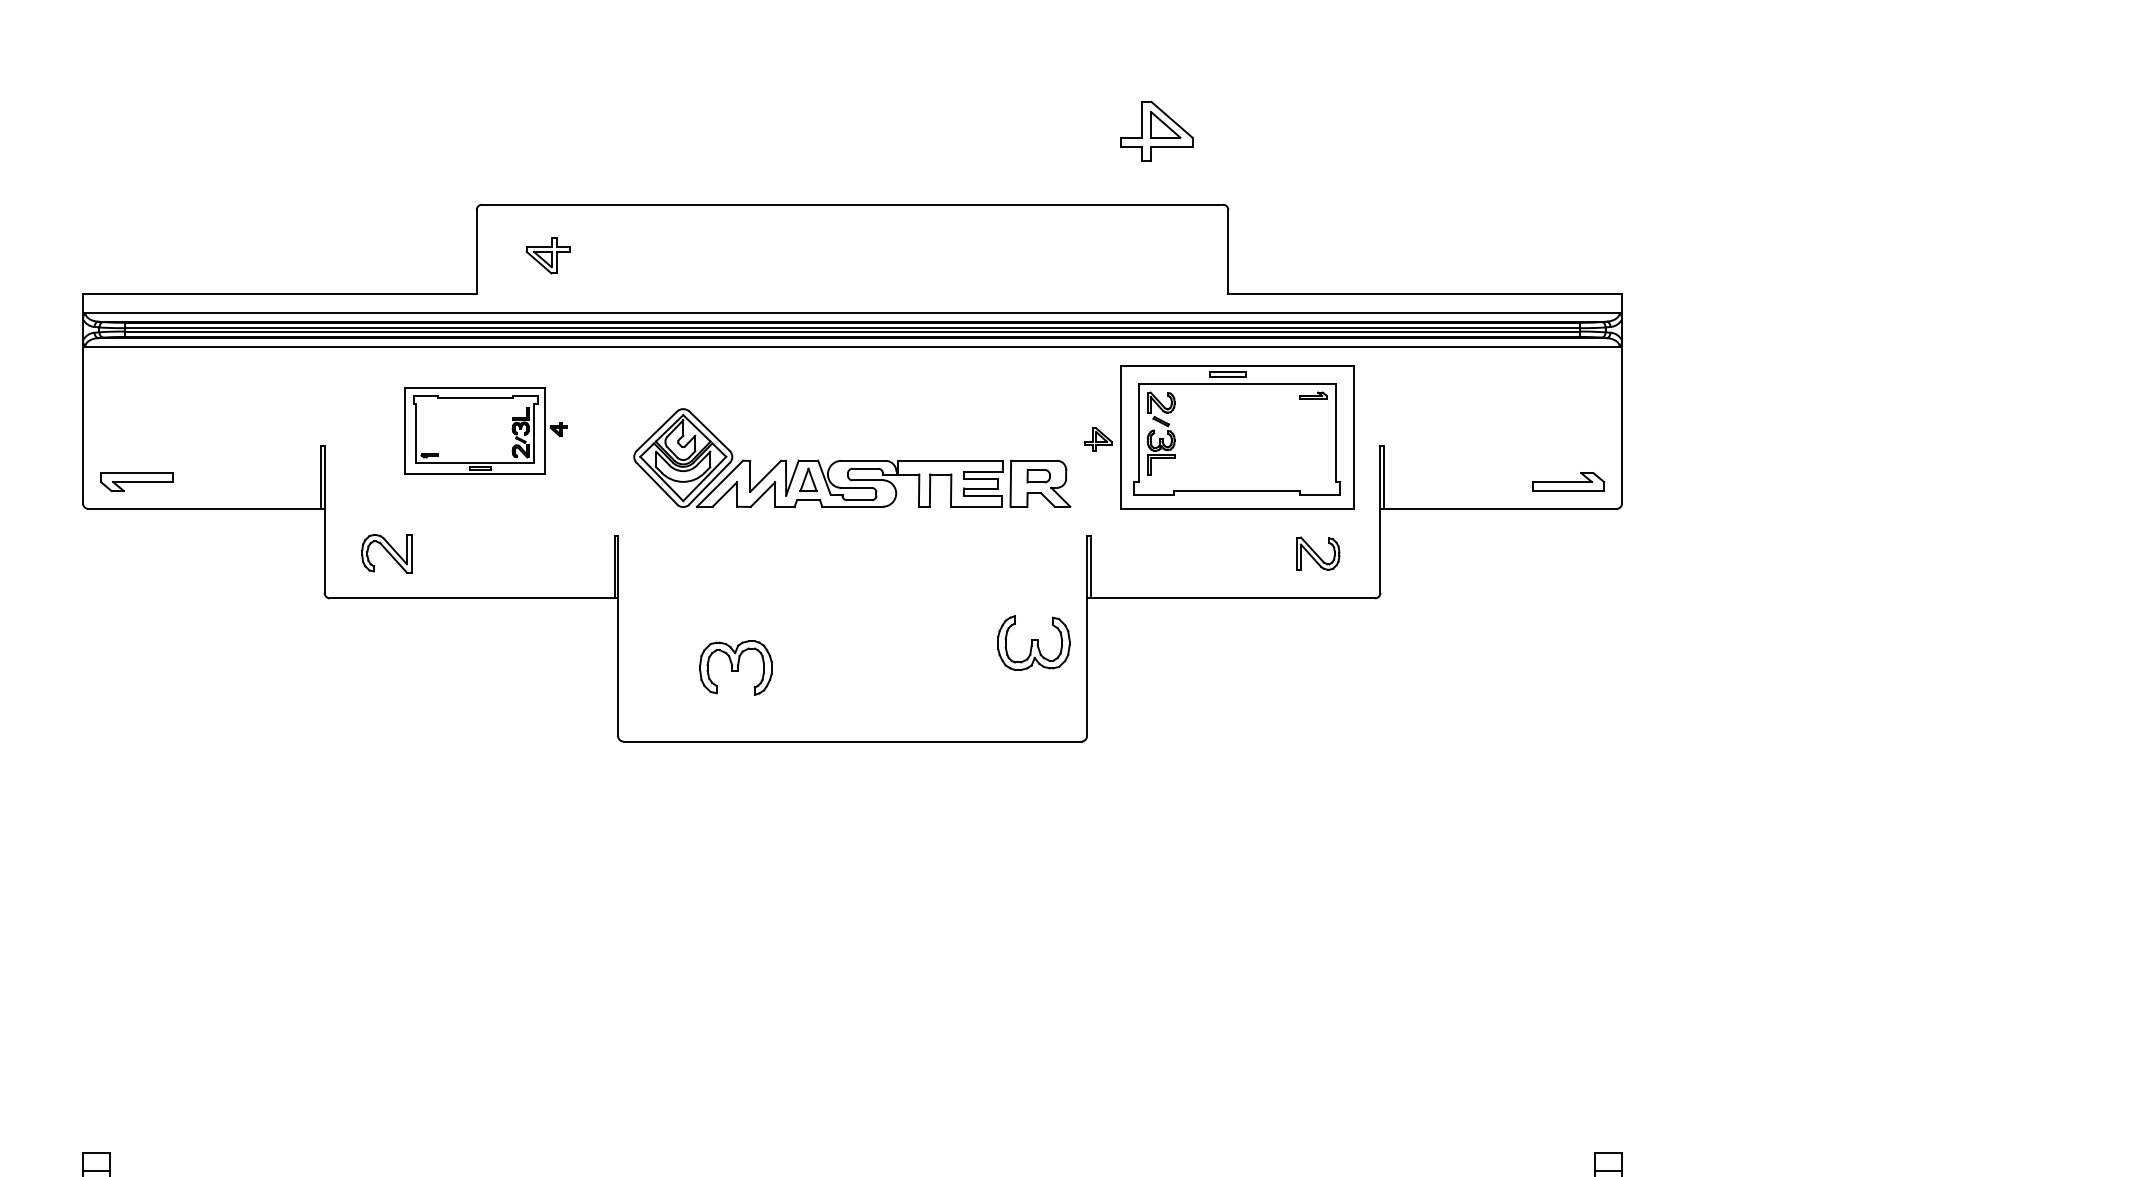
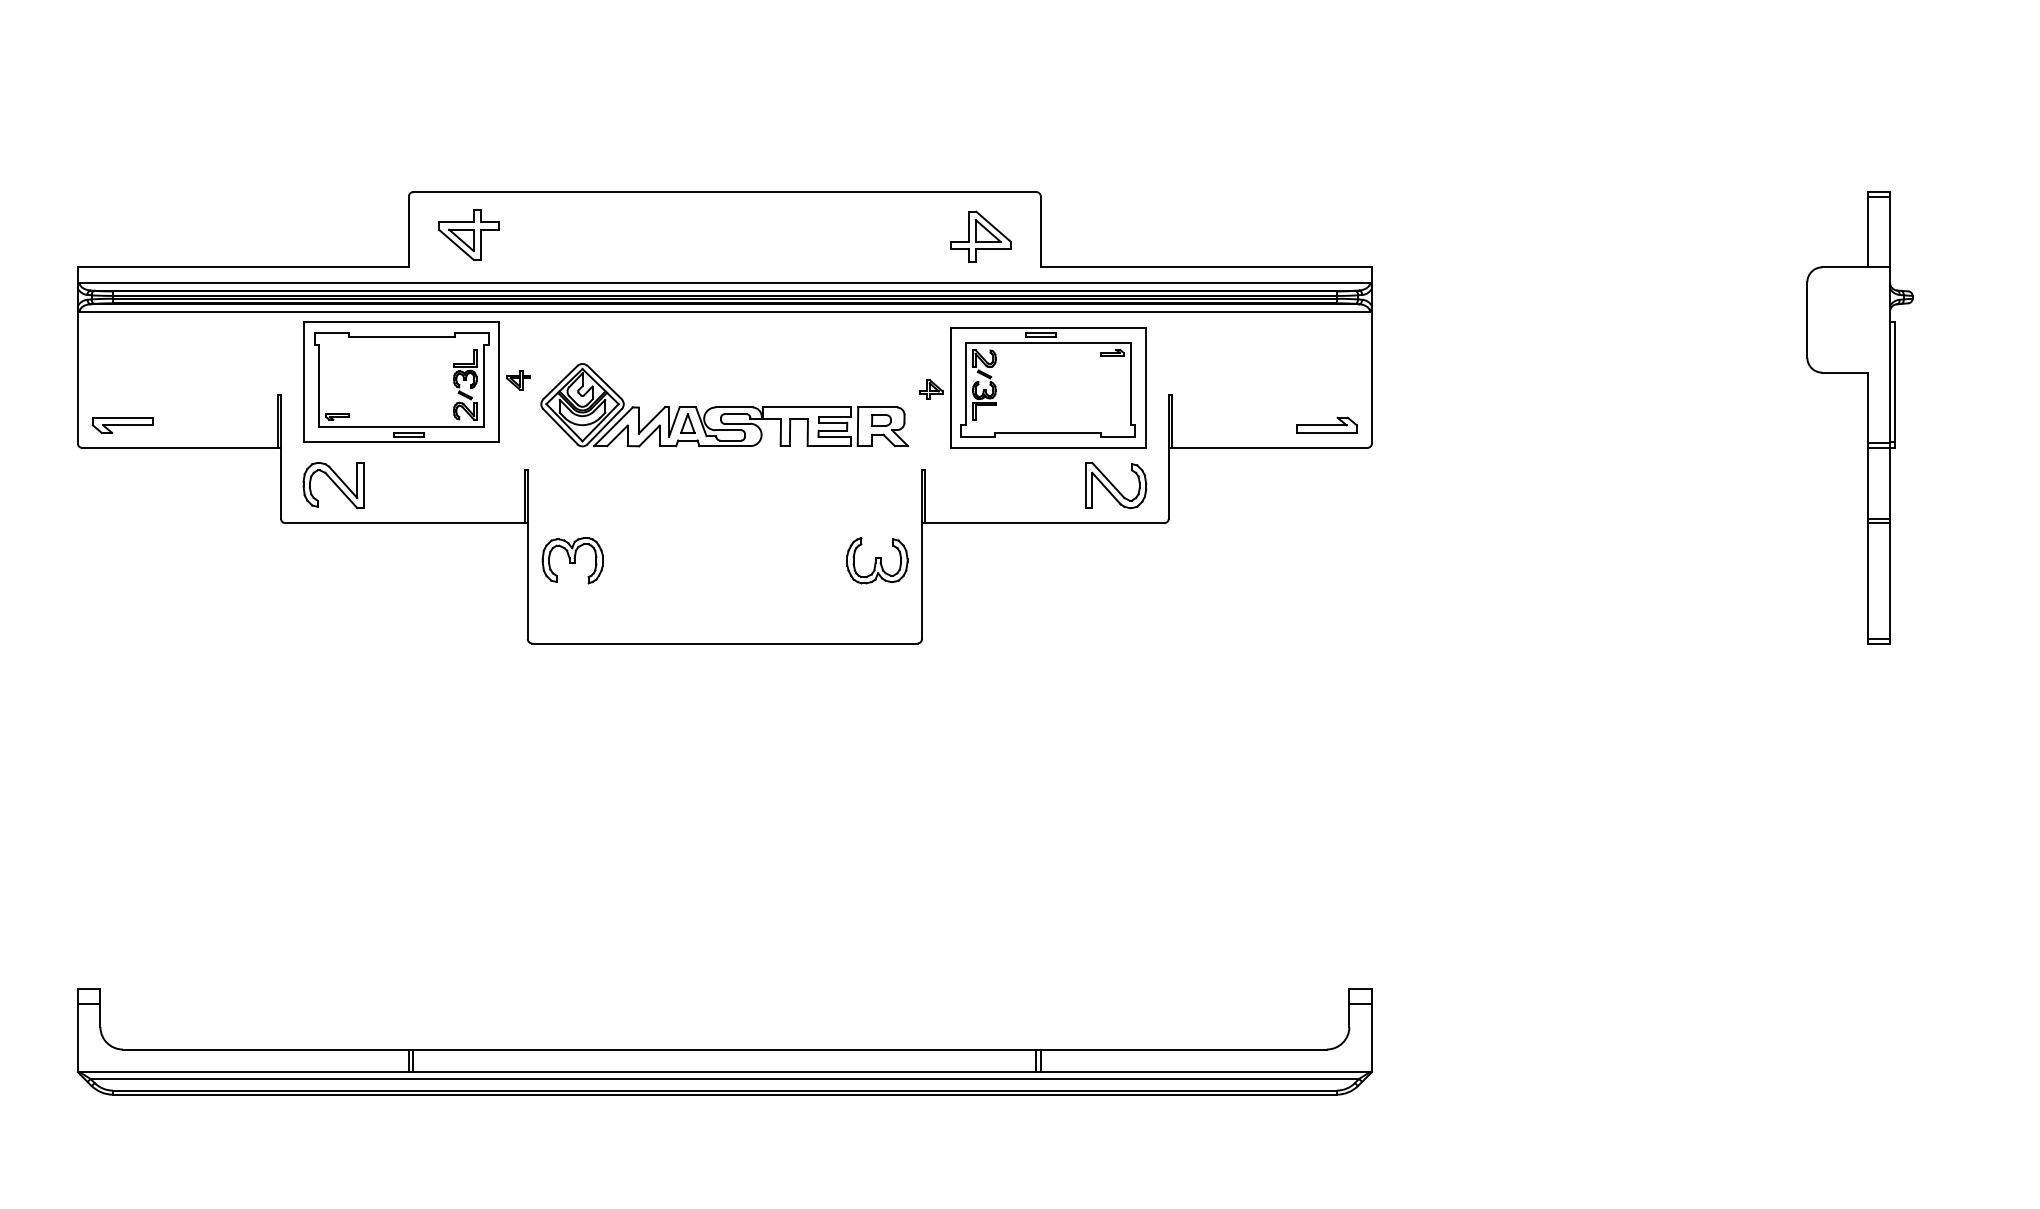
part: (1156, 131) -> (980, 236), moved
part: (547, 255) -> (468, 234), size x1.67
part: (485, 429) -> (416, 381), size x1.67
part: (387, 553) -> (333, 485), size x1.43
part: (1318, 553) -> (1116, 485), size x1.67
part: (735, 667) -> (572, 560), moved

